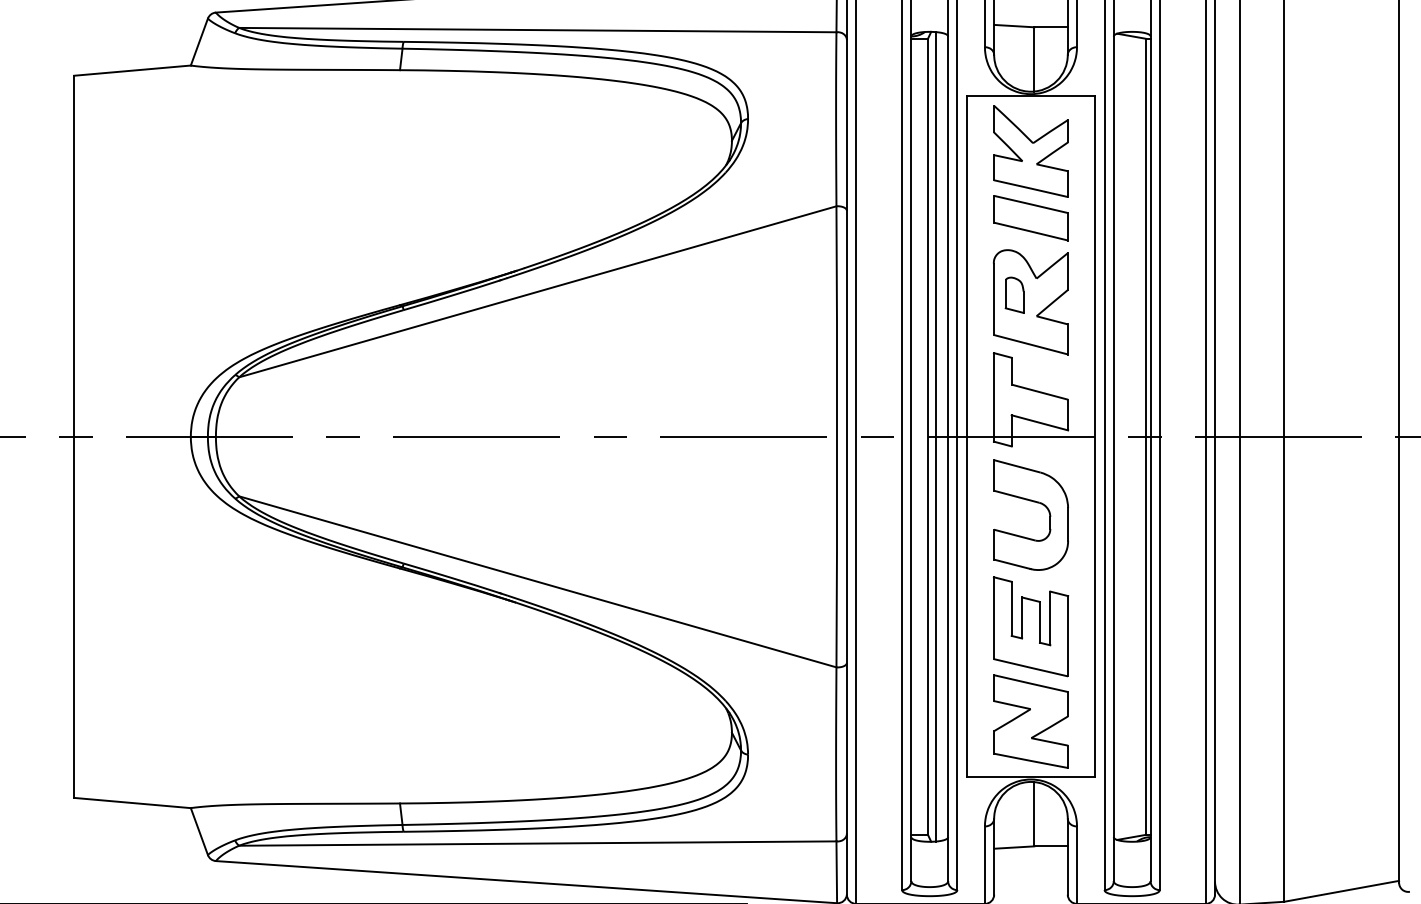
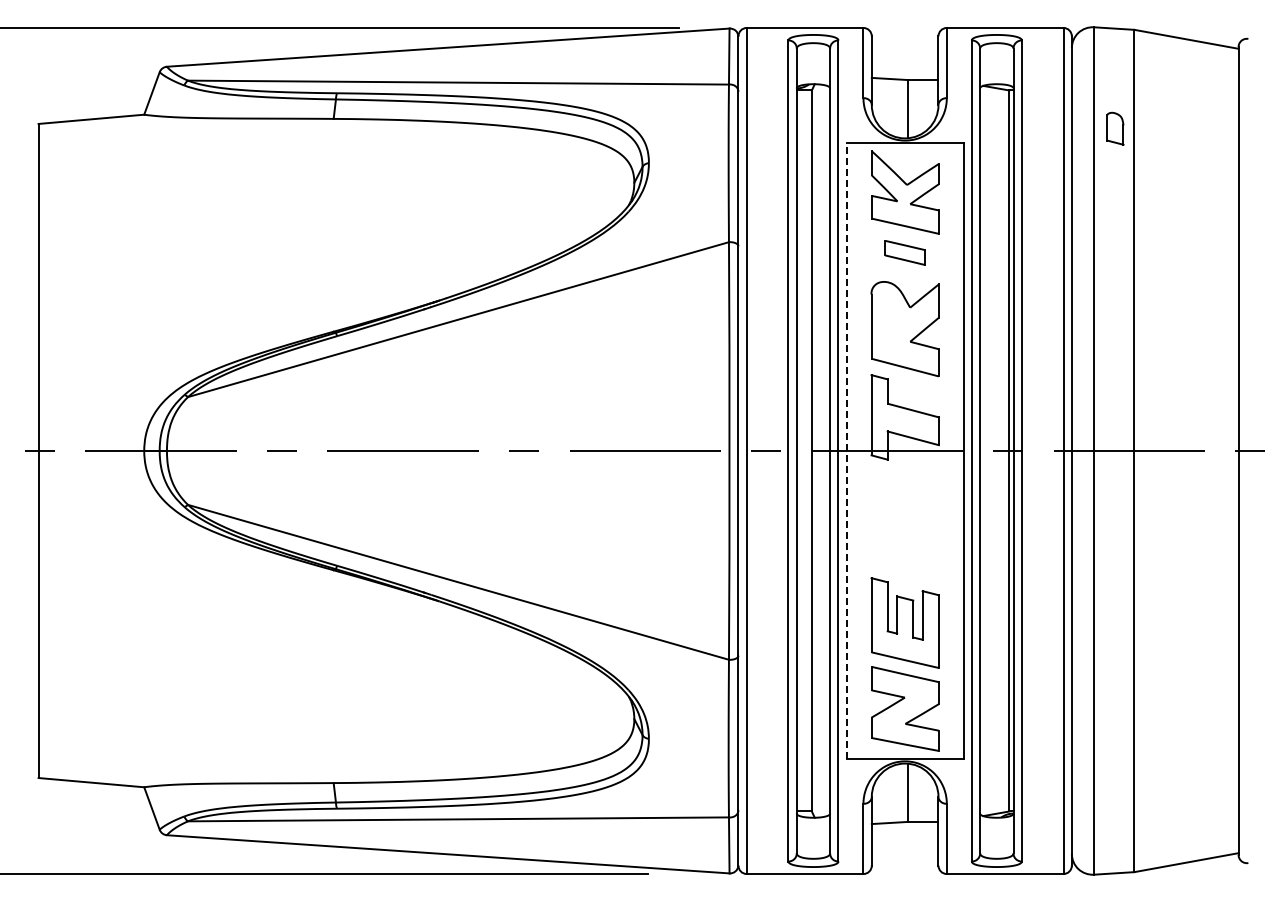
part: (1031, 217) -> (905, 252), size x0.6
part: (1014, 294) -> (1115, 128), moved
line: (935, 436) -> (818, 450), removed
line: (966, 436) -> (846, 450), solid -> dashed
part: (1033, 502) -> (907, 510), removed

